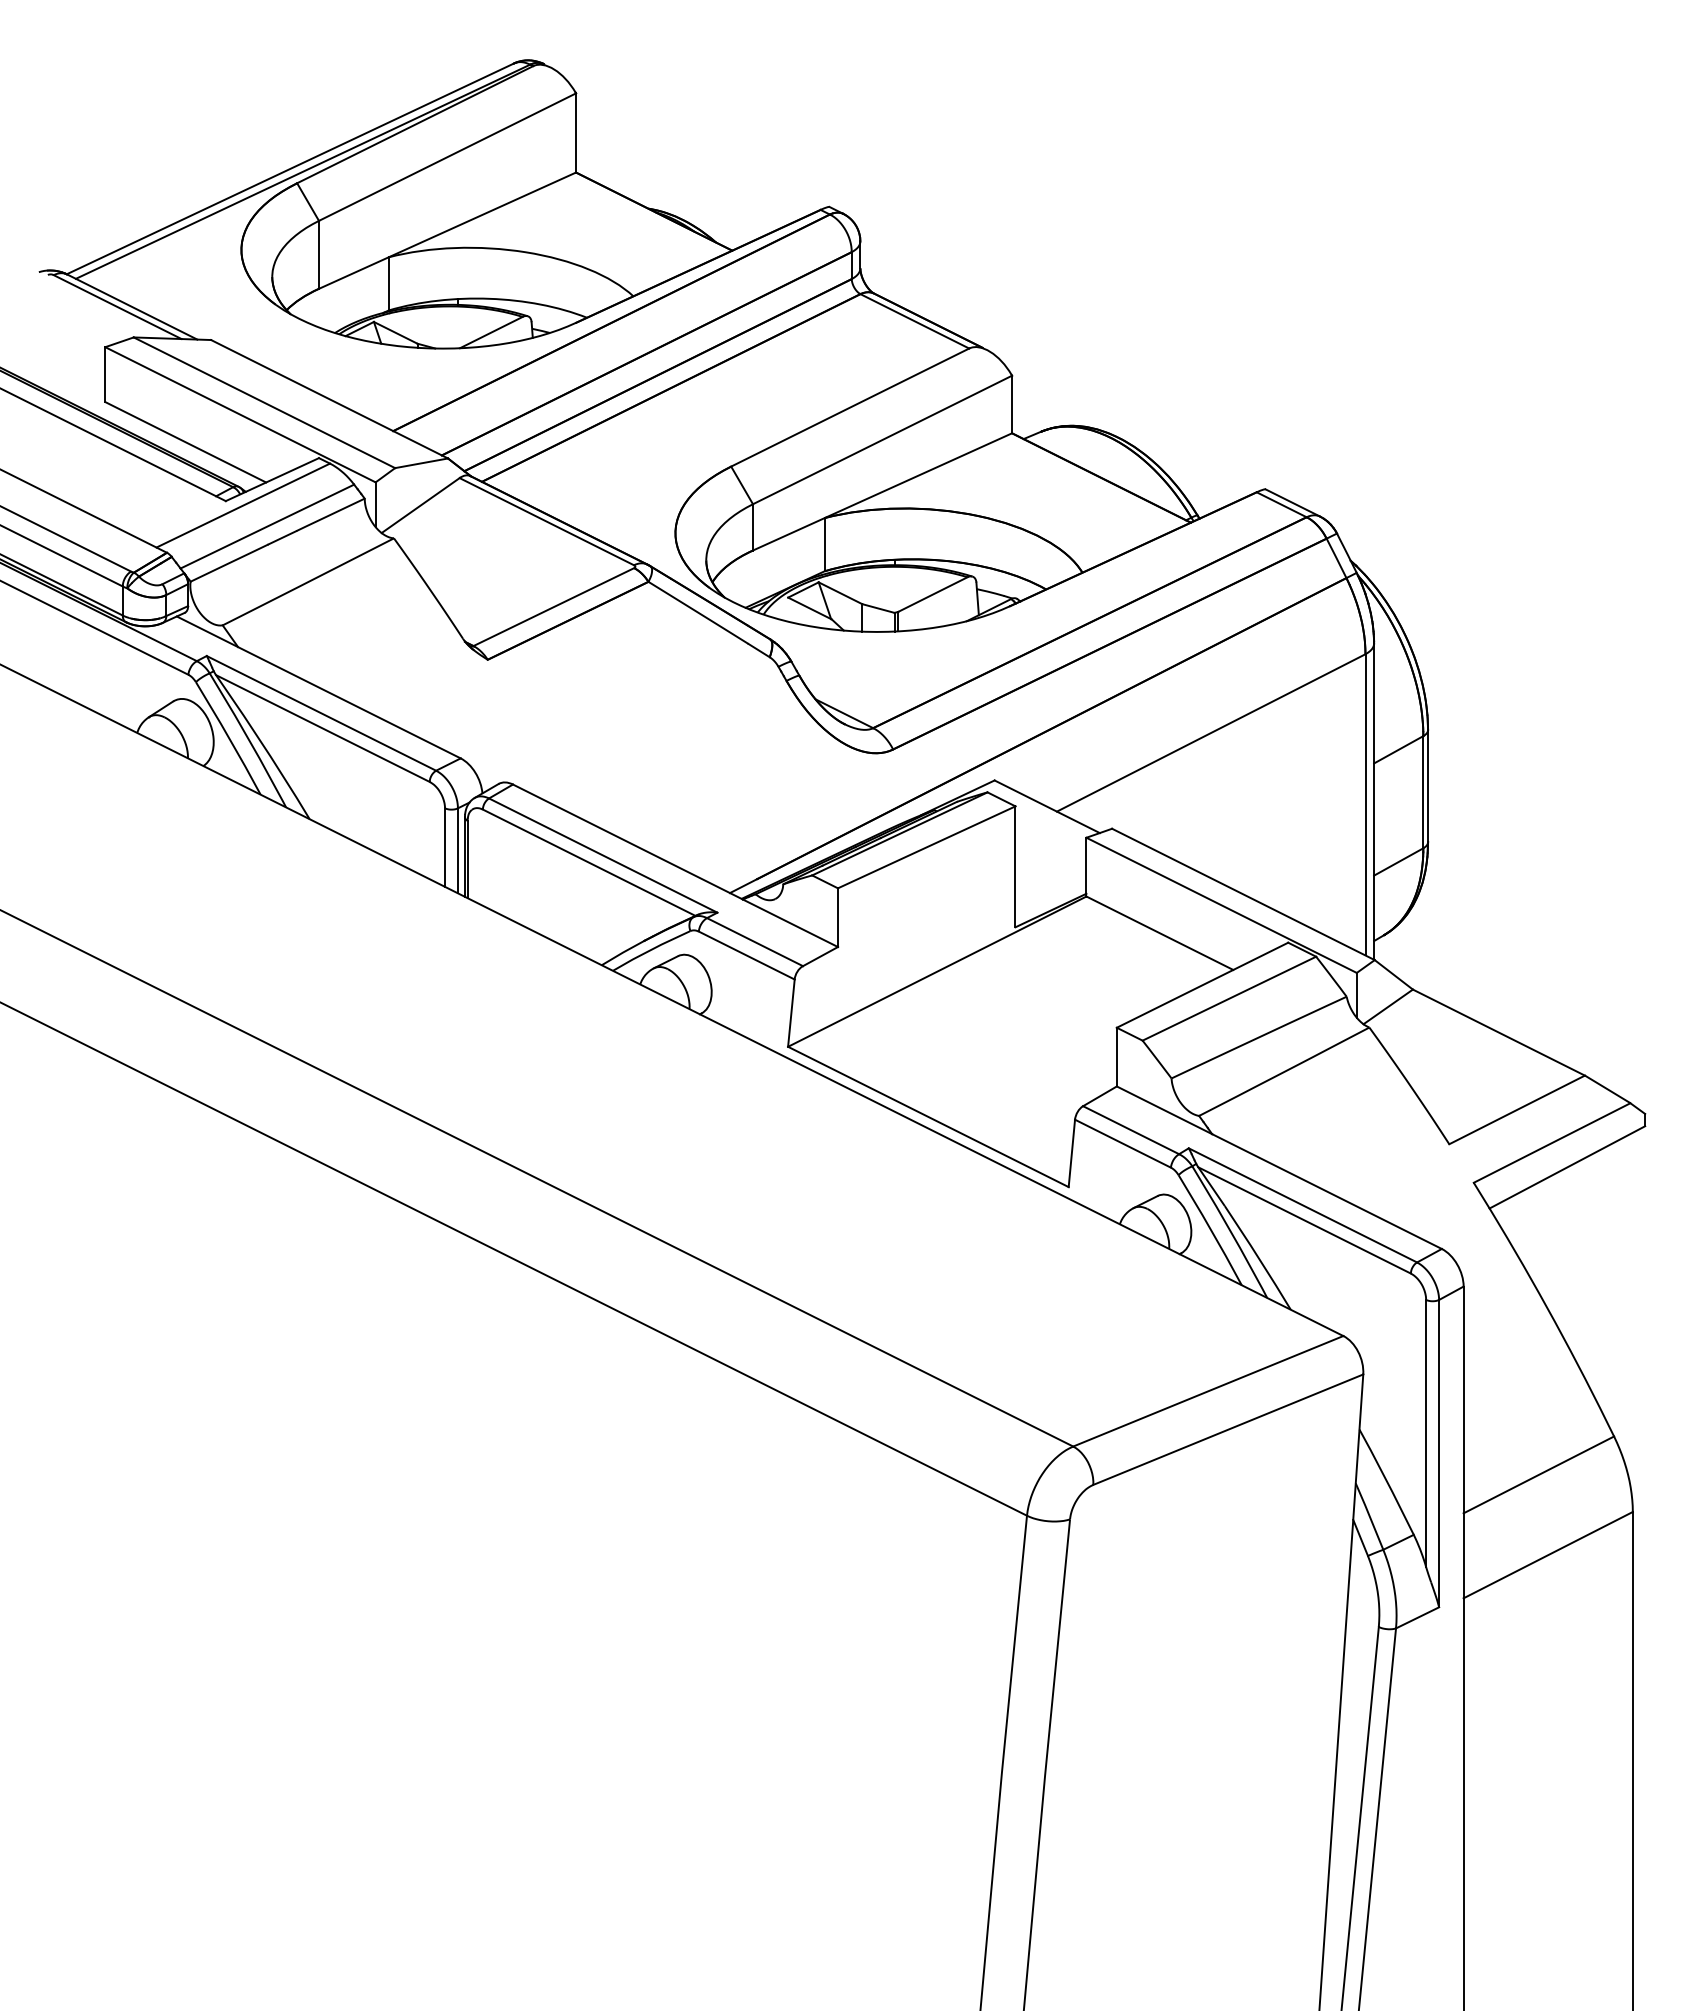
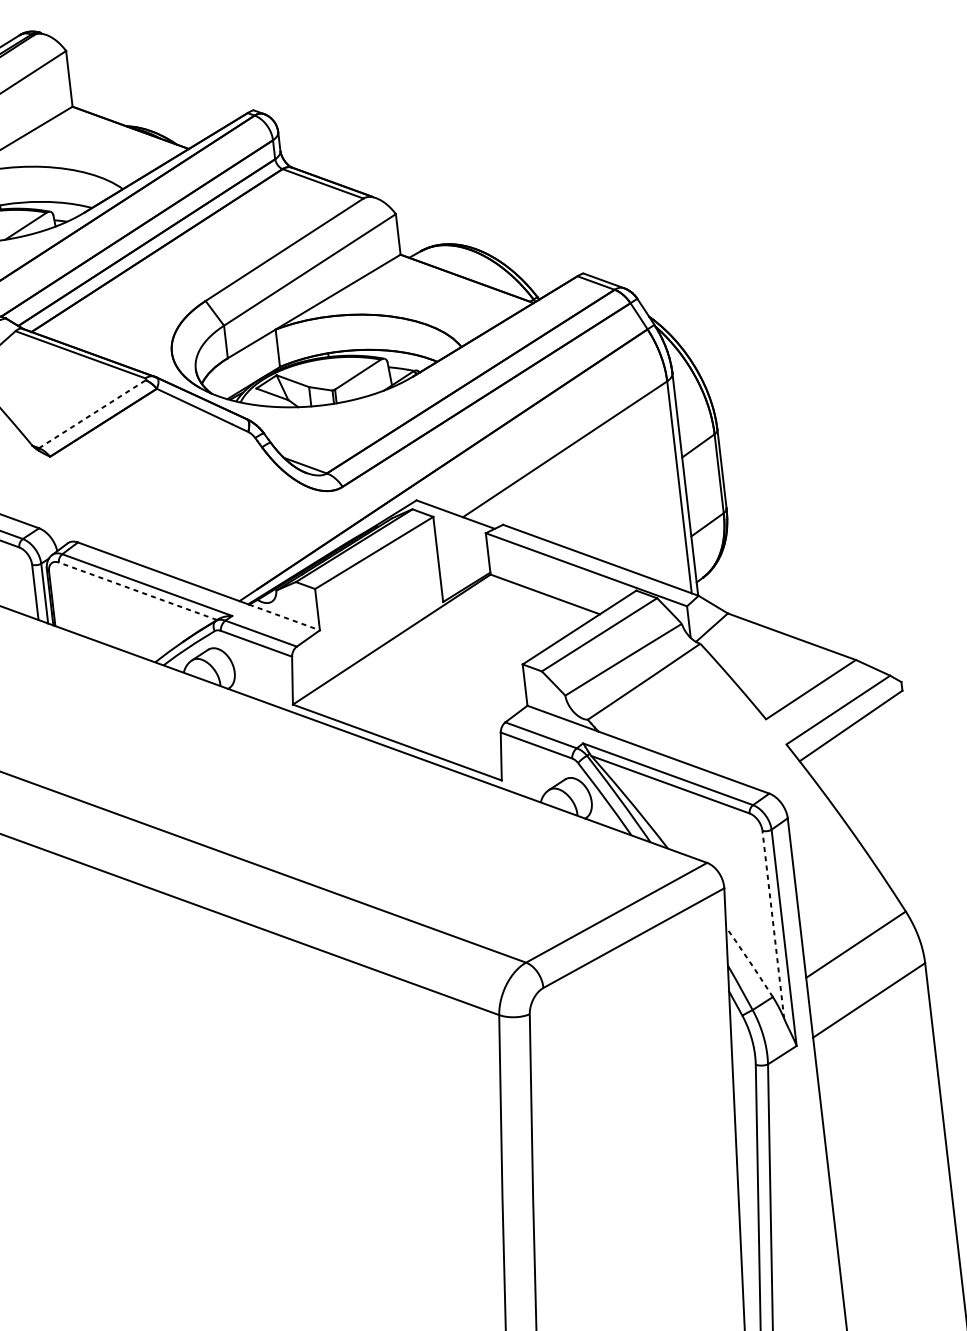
line: (554, 606) -> (92, 413), solid -> dashed
line: (589, 862) -> (138, 591), solid -> dashed
line: (790, 923) -> (284, 617), solid -> dashed
line: (1426, 1433) -> (773, 924), solid -> dashed
line: (1387, 1481) -> (750, 961), solid -> dashed

